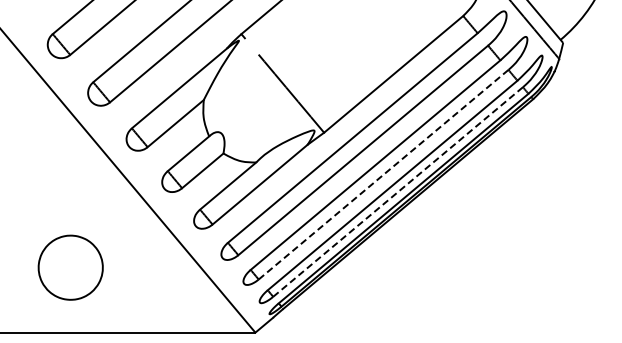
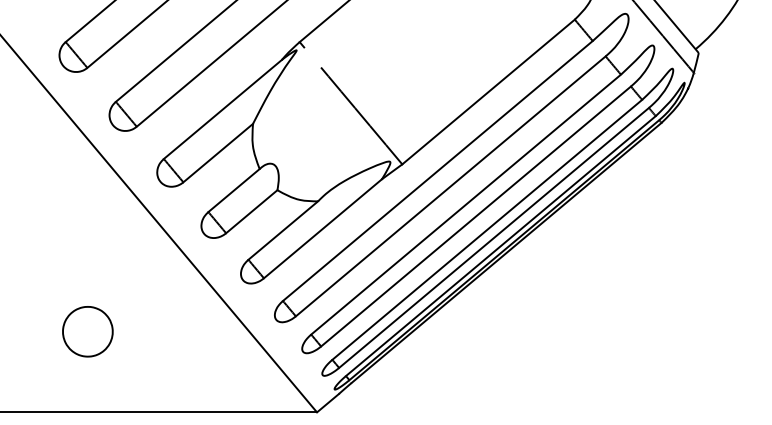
line: (383, 175) -> (475, 217), dashed -> solid
line: (397, 192) -> (493, 238), dashed -> solid
part: (70, 267) -> (87, 331), size x0.62

